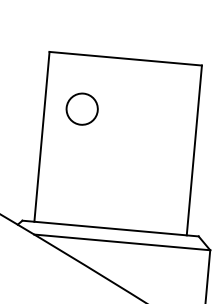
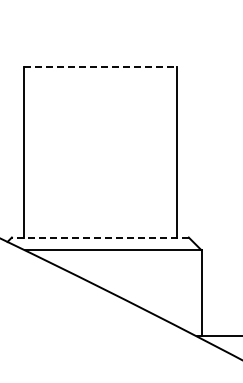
line: (125, 59) -> (100, 67), solid -> dashed
circle: (82, 108) -> (61, 120), removed
line: (109, 228) -> (99, 237), solid -> dashed

